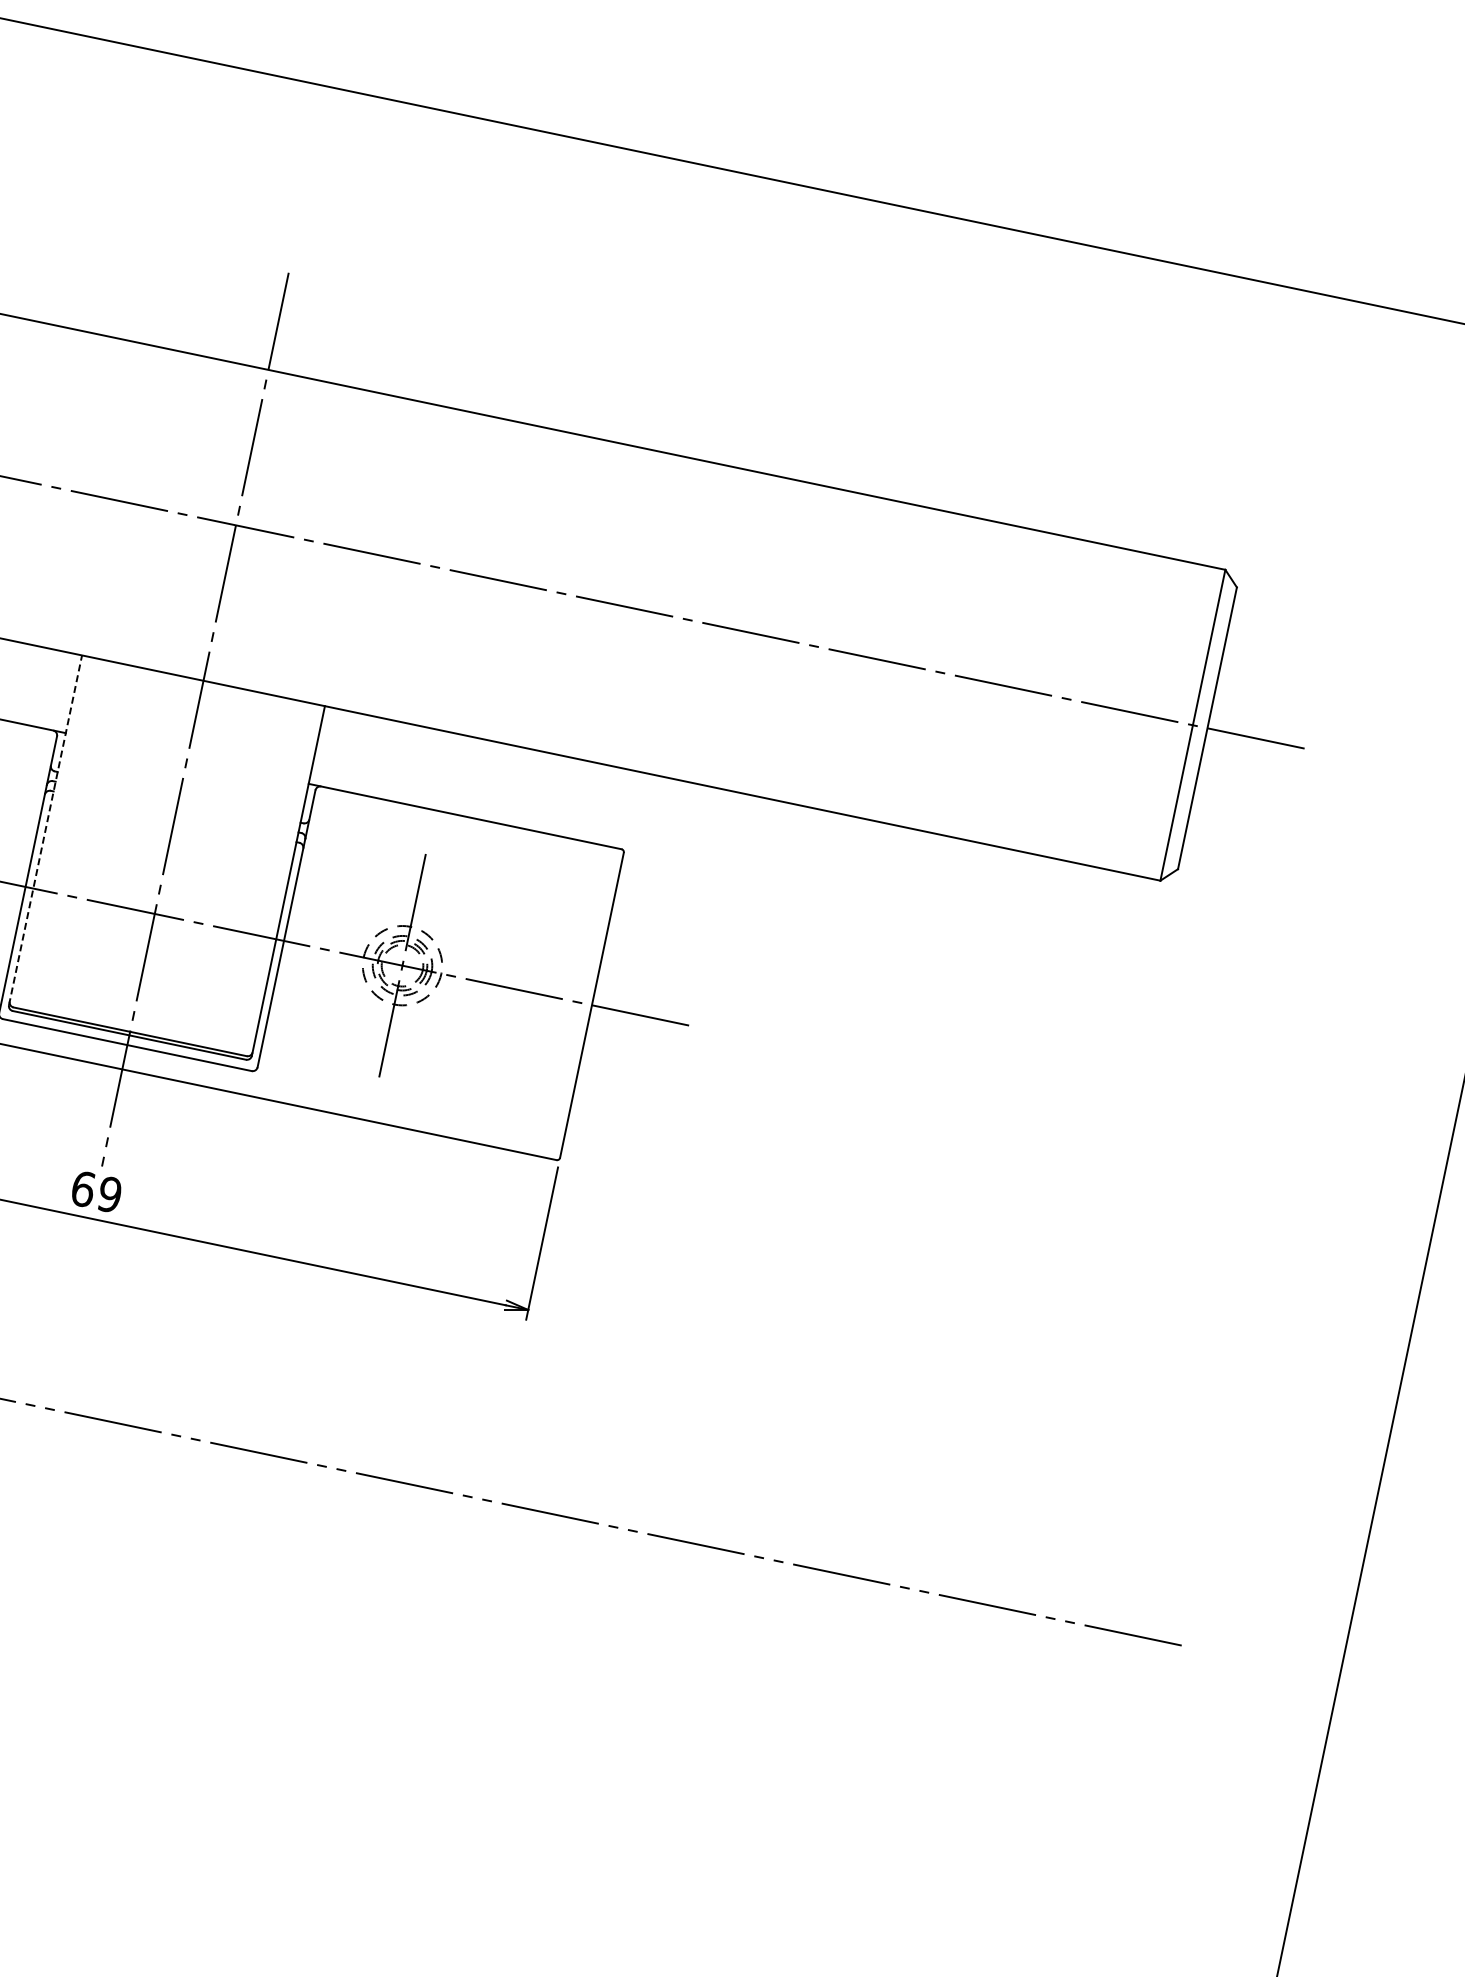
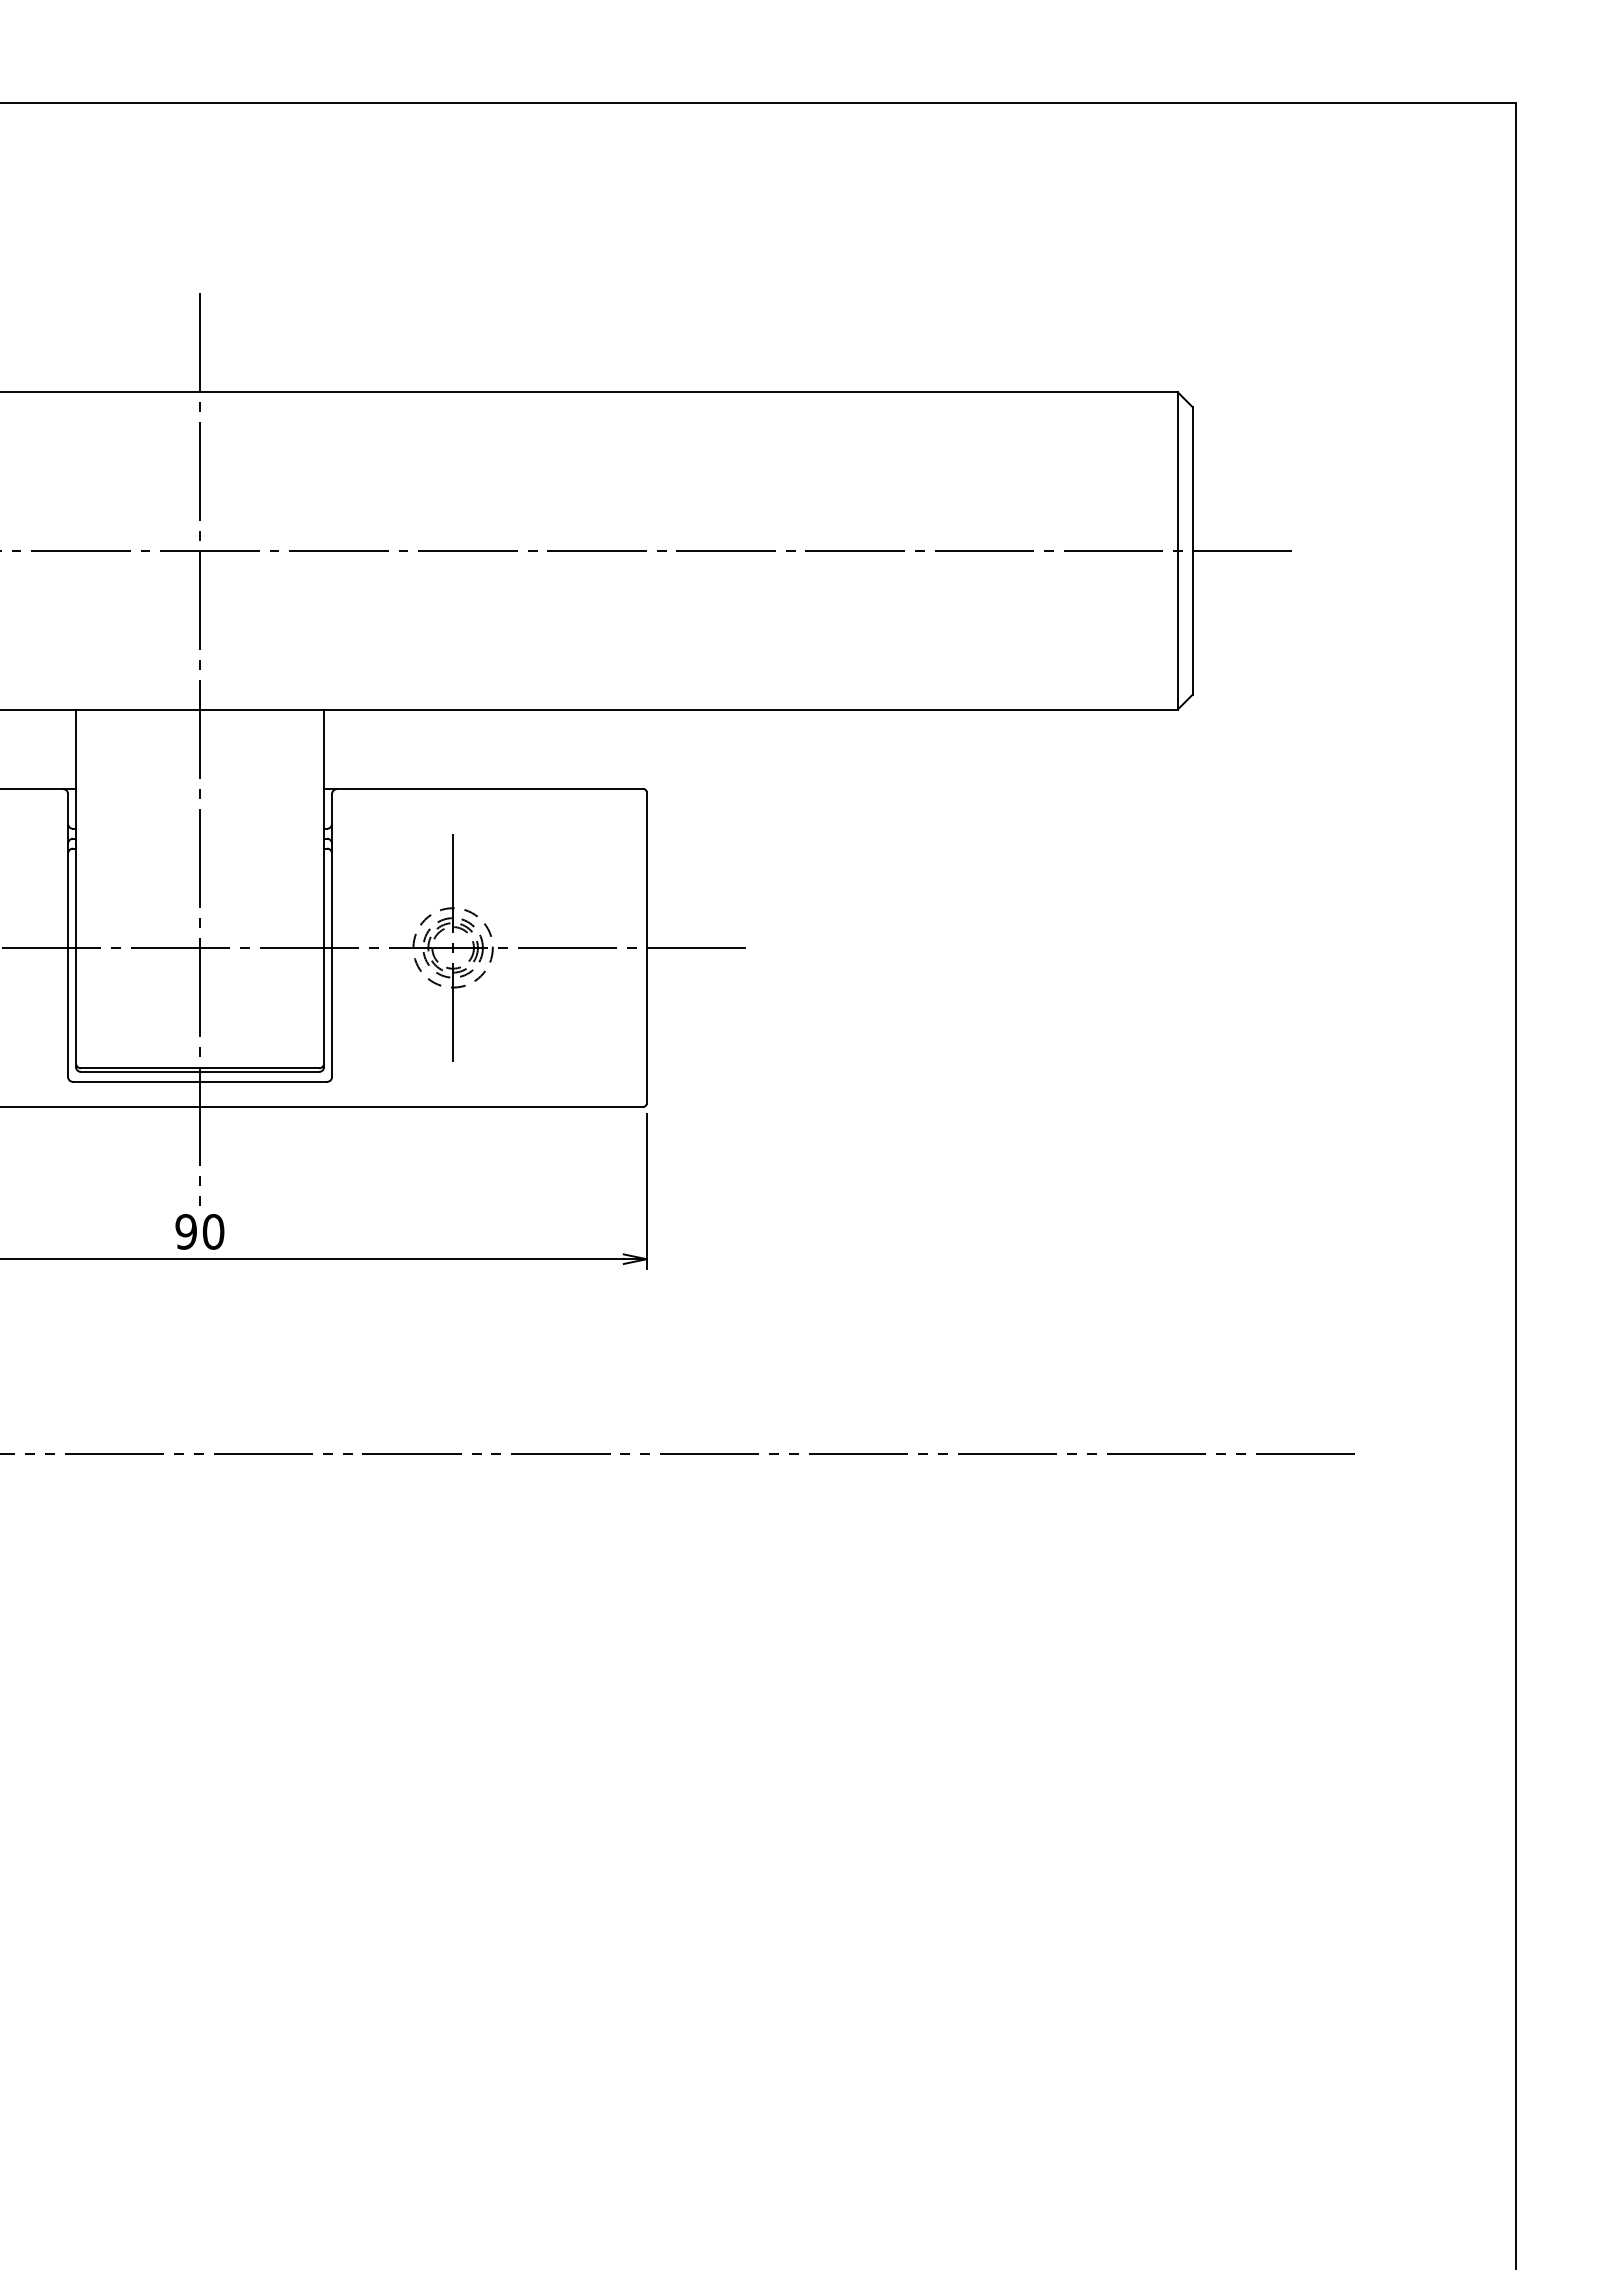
line: (45, 830) -> (76, 888), dashed -> solid
text: (96, 1191) -> (199, 1231), 69 -> 90

